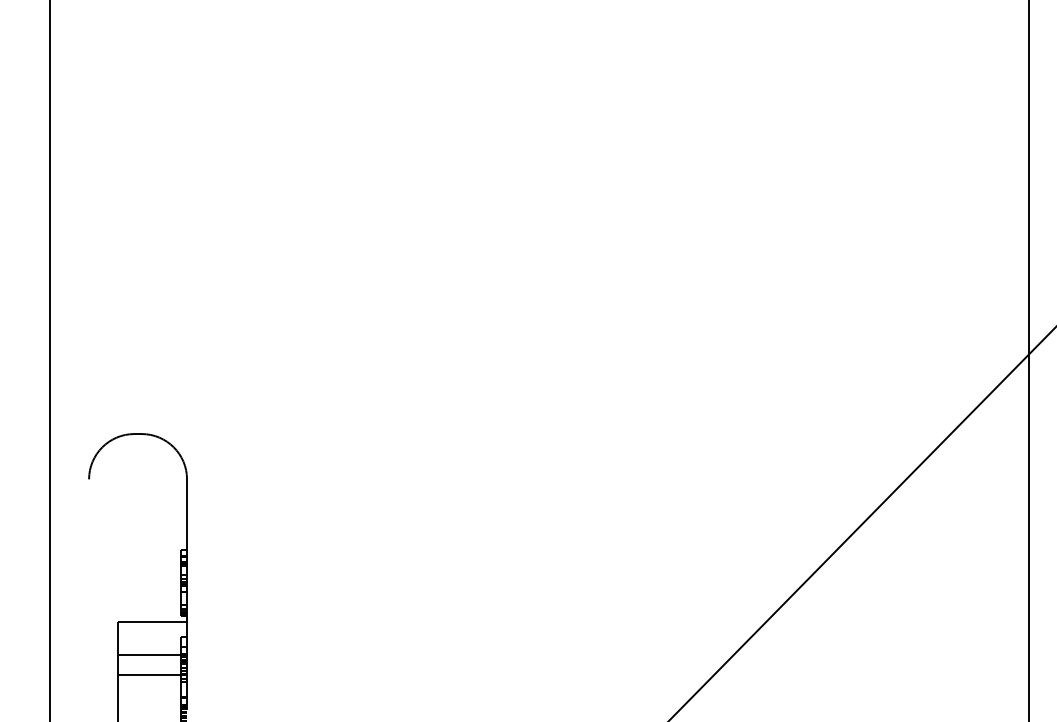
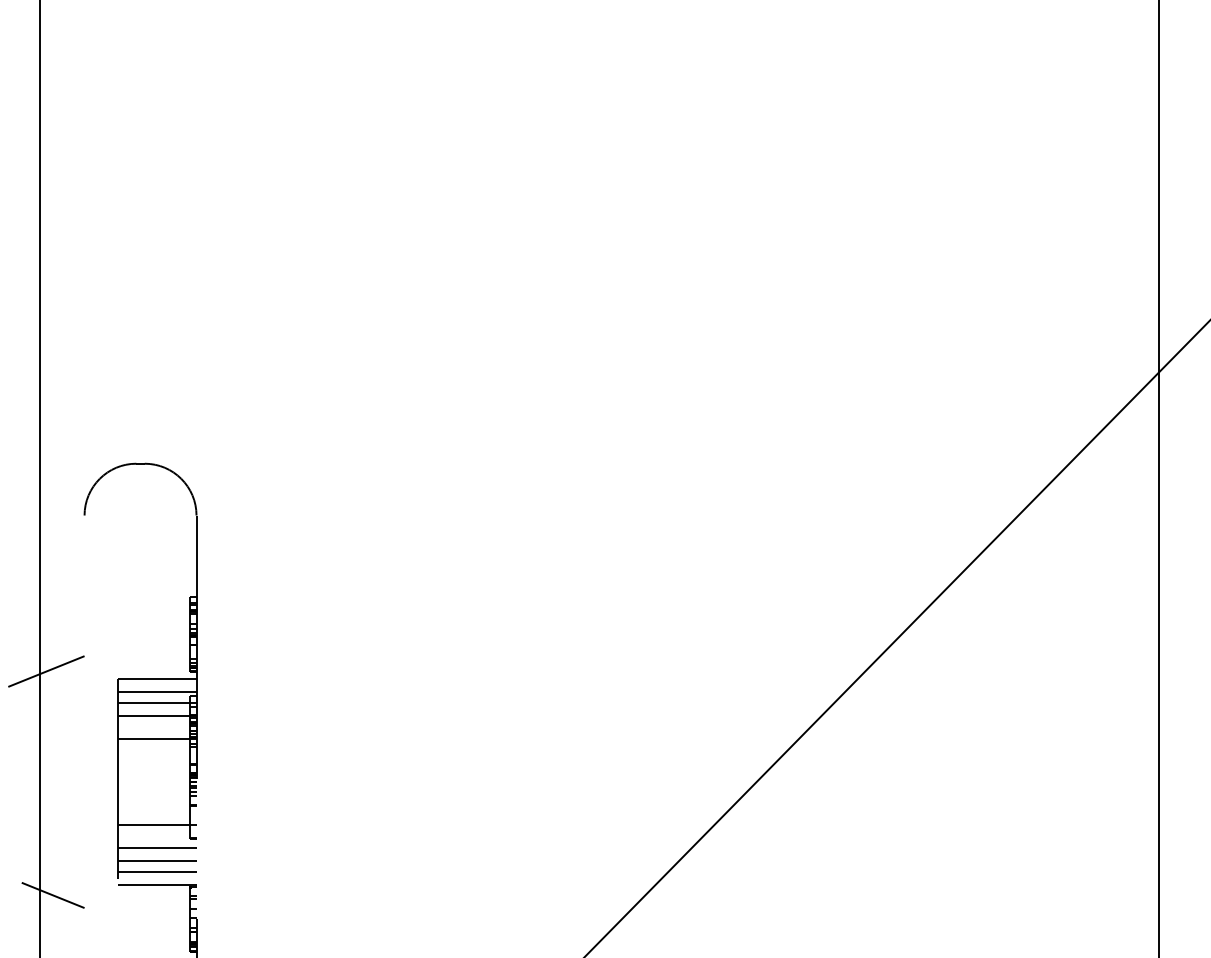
line: (55, 615) -> (46, 671), added
line: (152, 633) -> (157, 691), added
line: (152, 643) -> (157, 703), added

